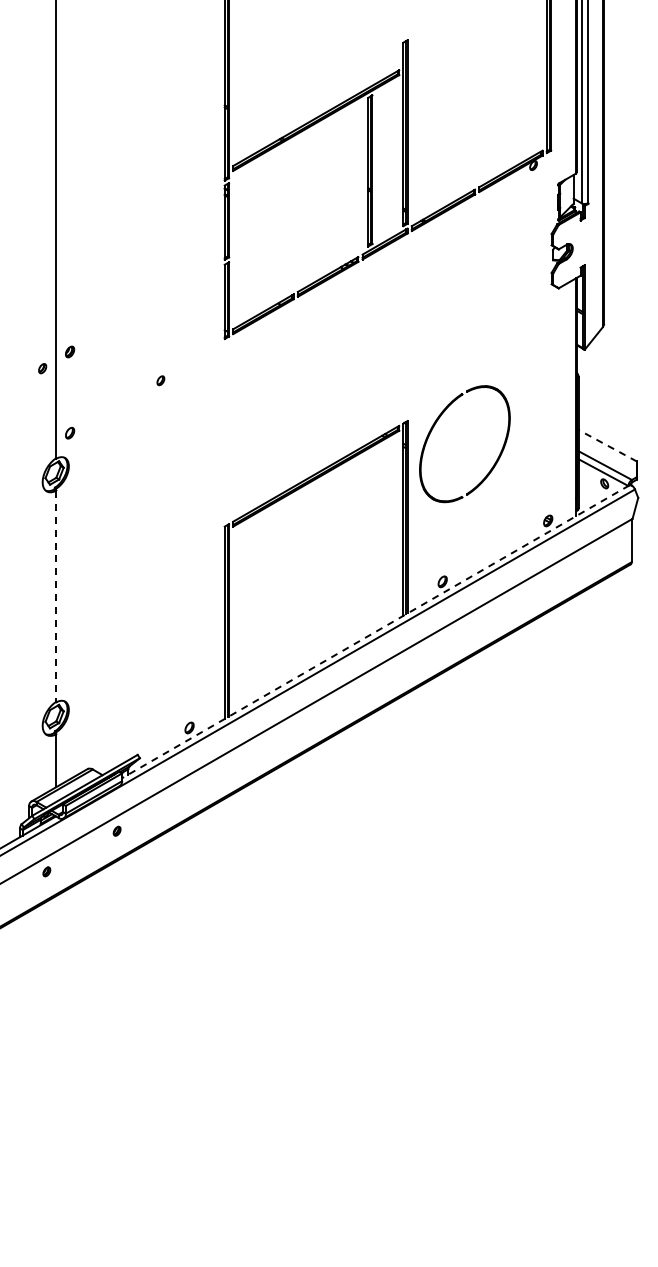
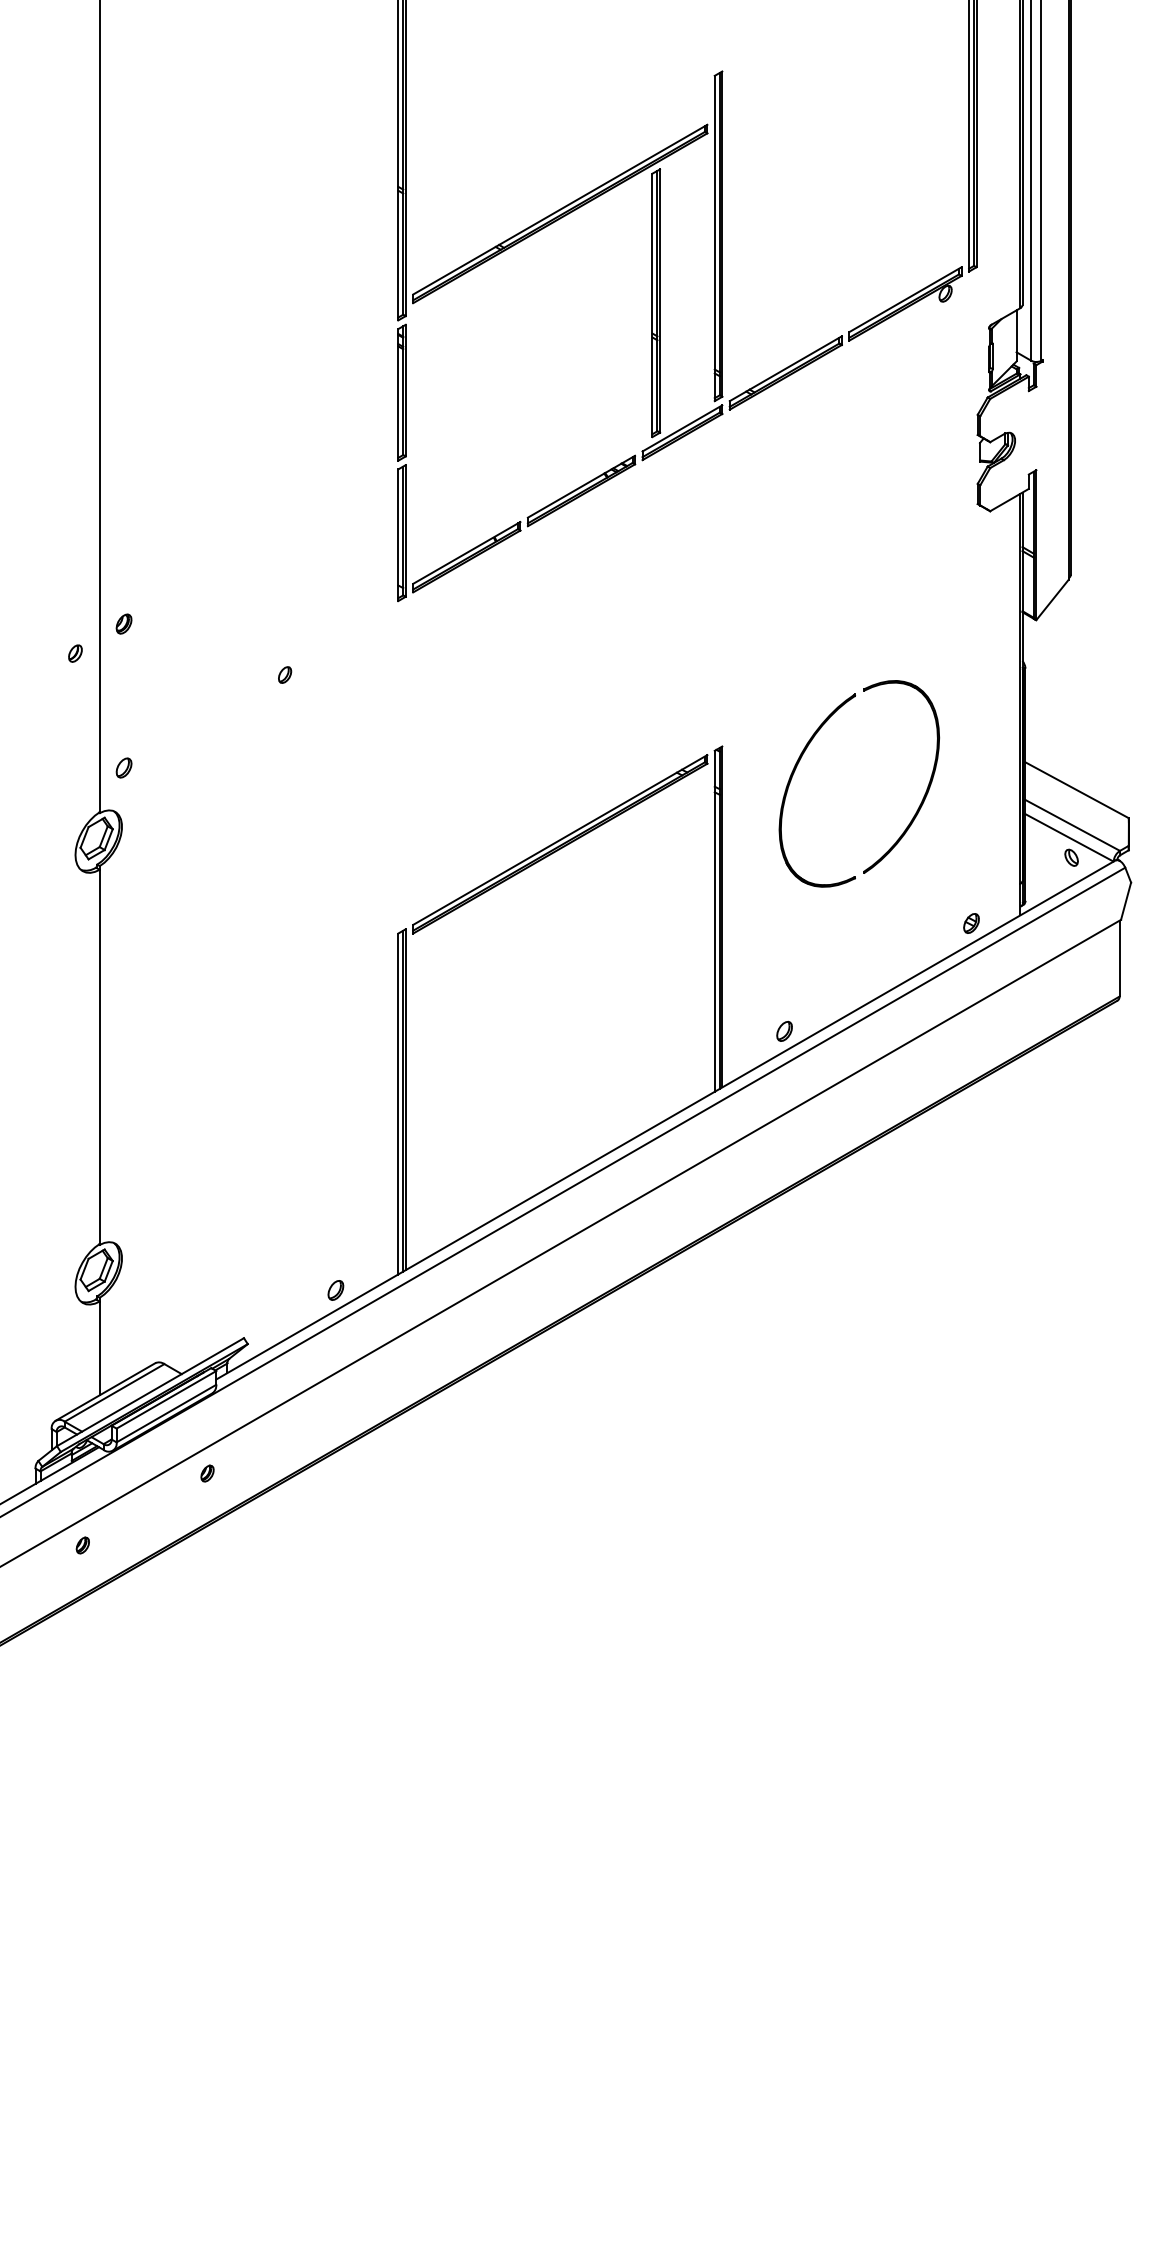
part: (435, 425) -> (807, 750), moved
line: (607, 445) -> (1076, 789), dashed -> solid
line: (56, 596) -> (100, 1057), dashed -> solid
line: (375, 631) -> (665, 1119), dashed -> solid

